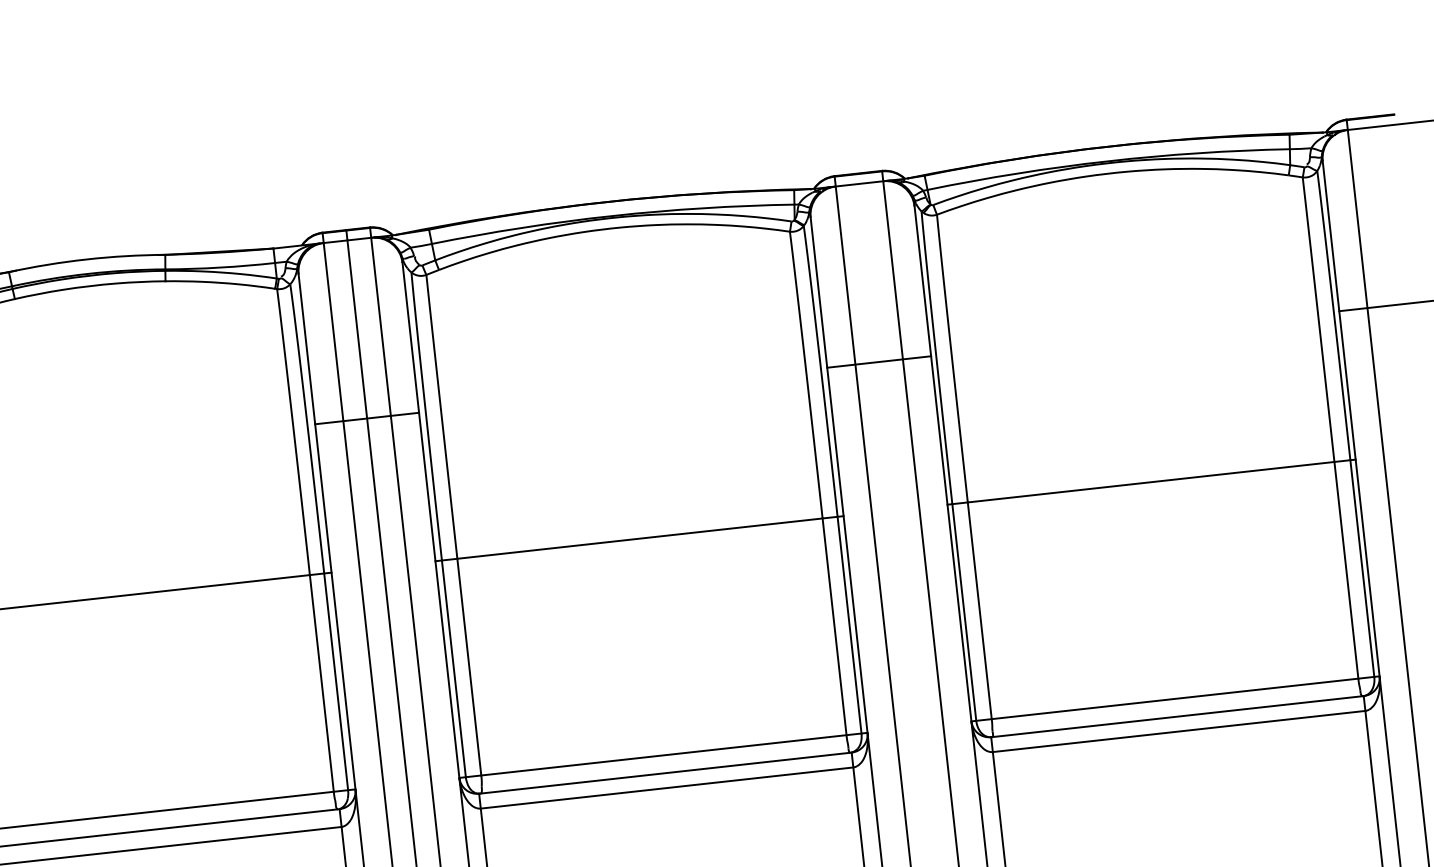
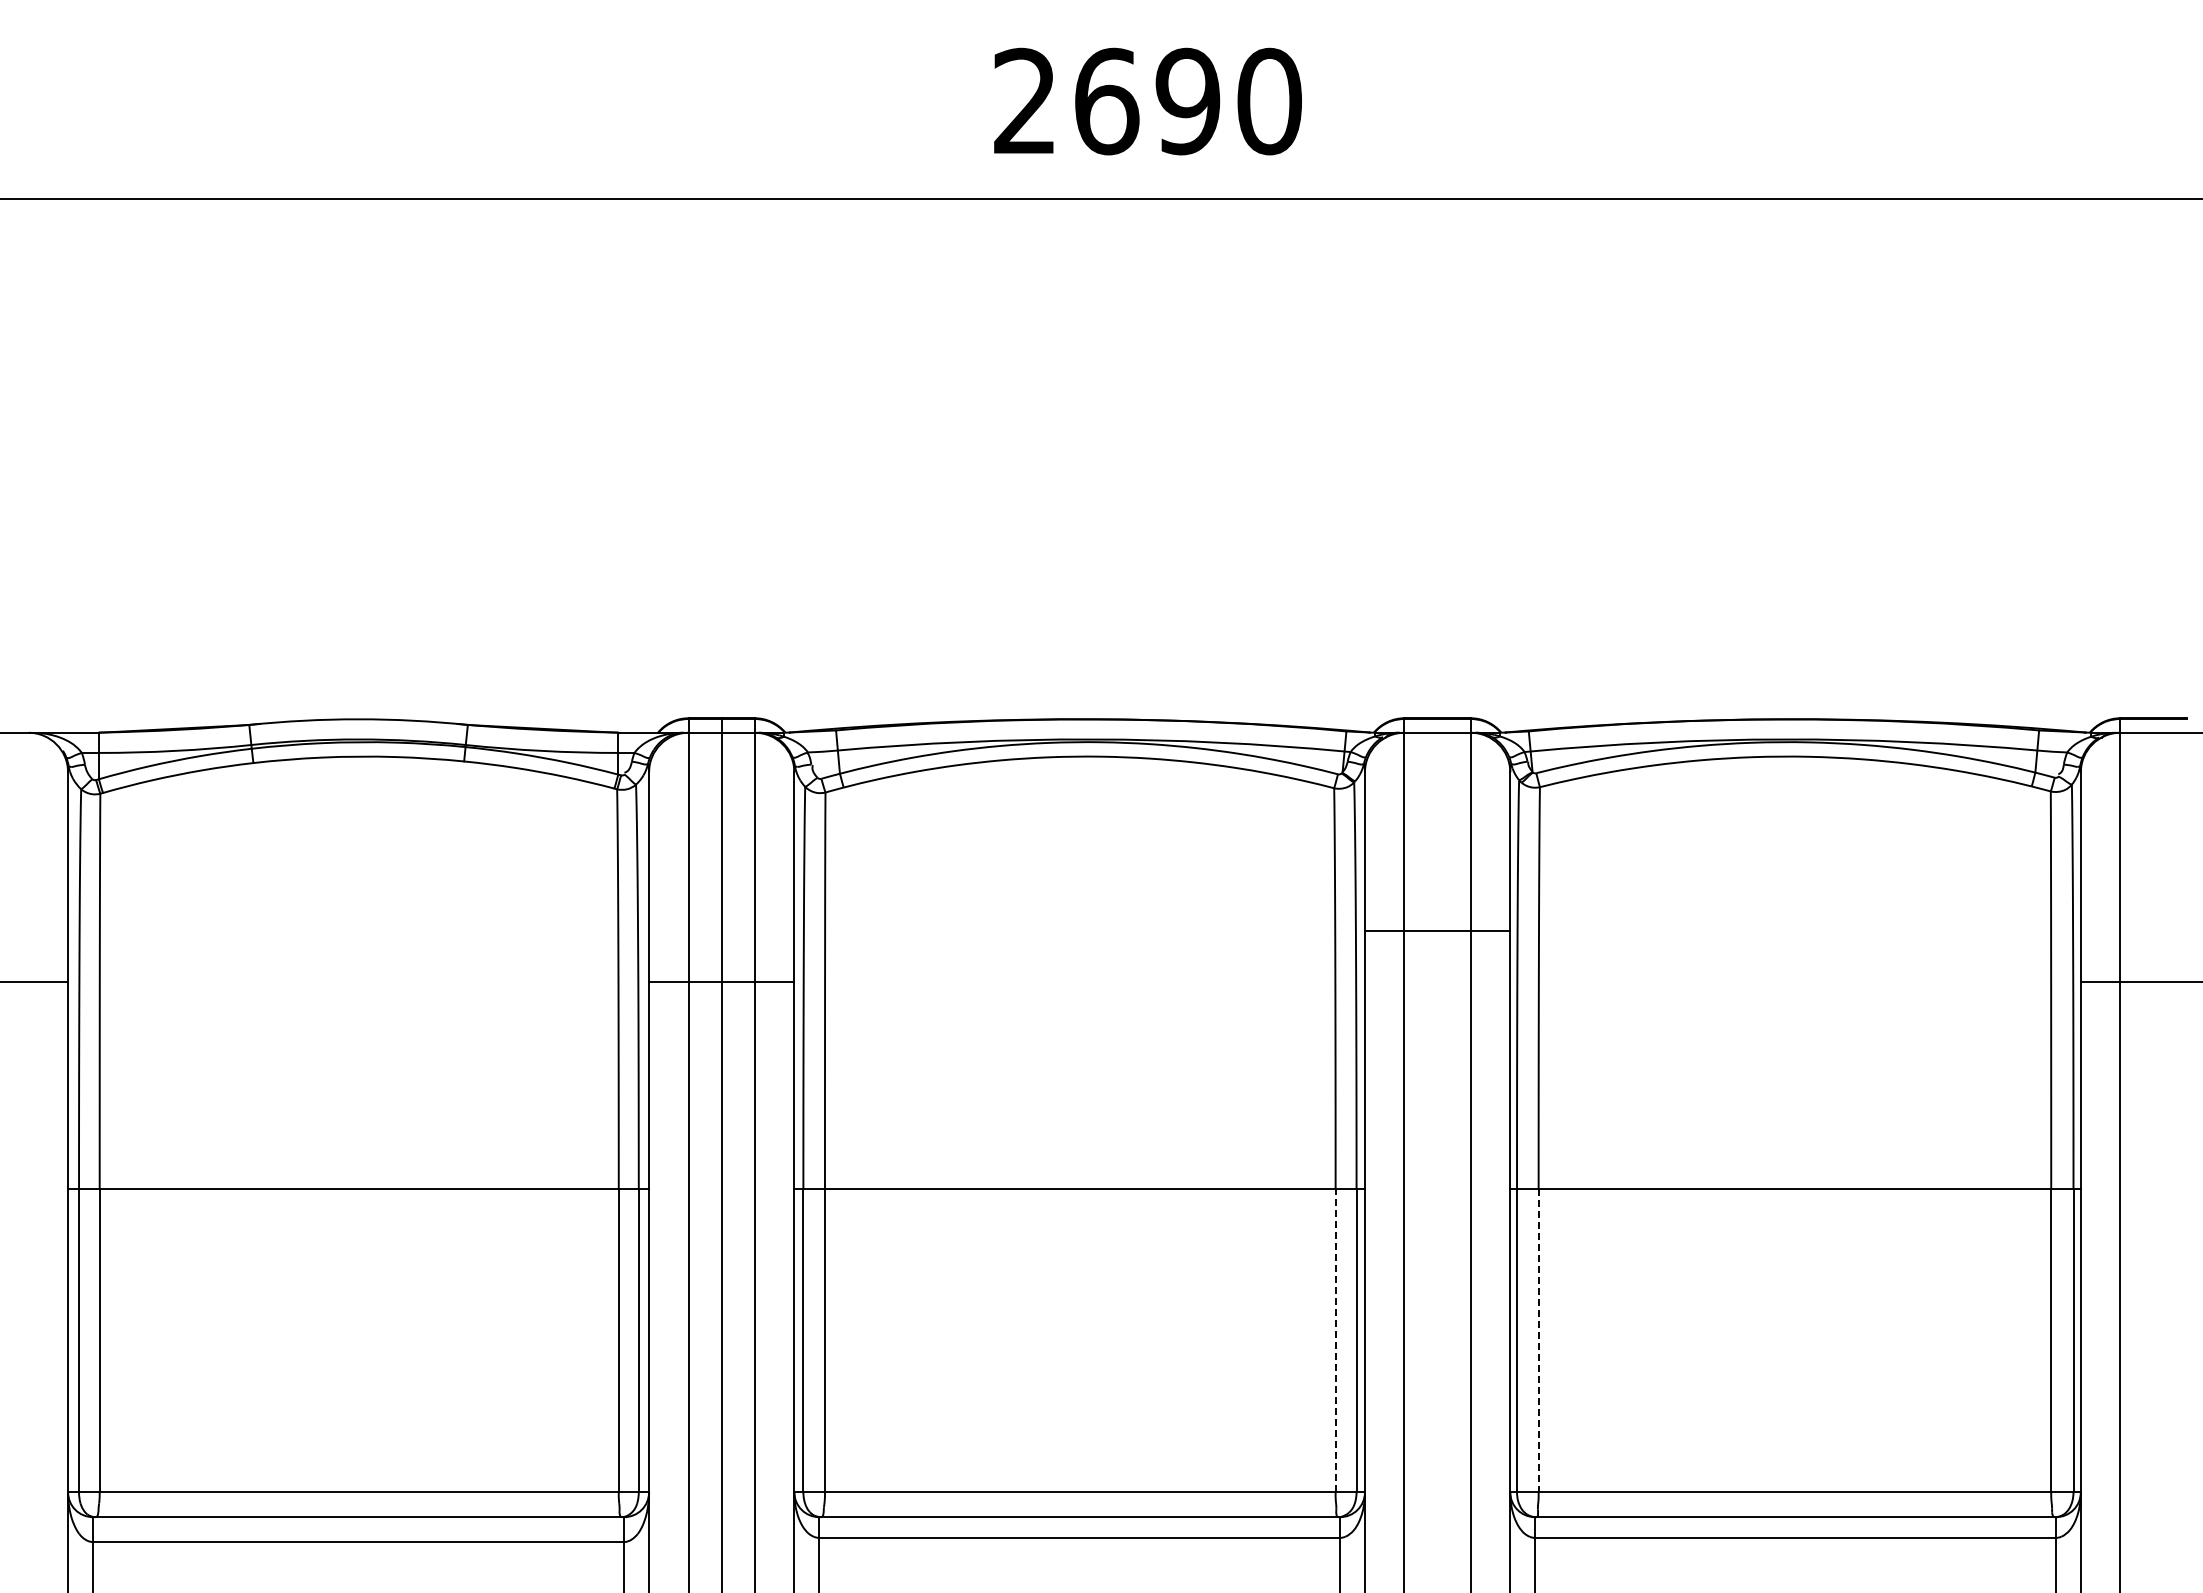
line: (879, 361) -> (1437, 930), moved
line: (979, 611) -> (1538, 1341), solid -> dashed
line: (834, 626) -> (1335, 1340), solid -> dashed

